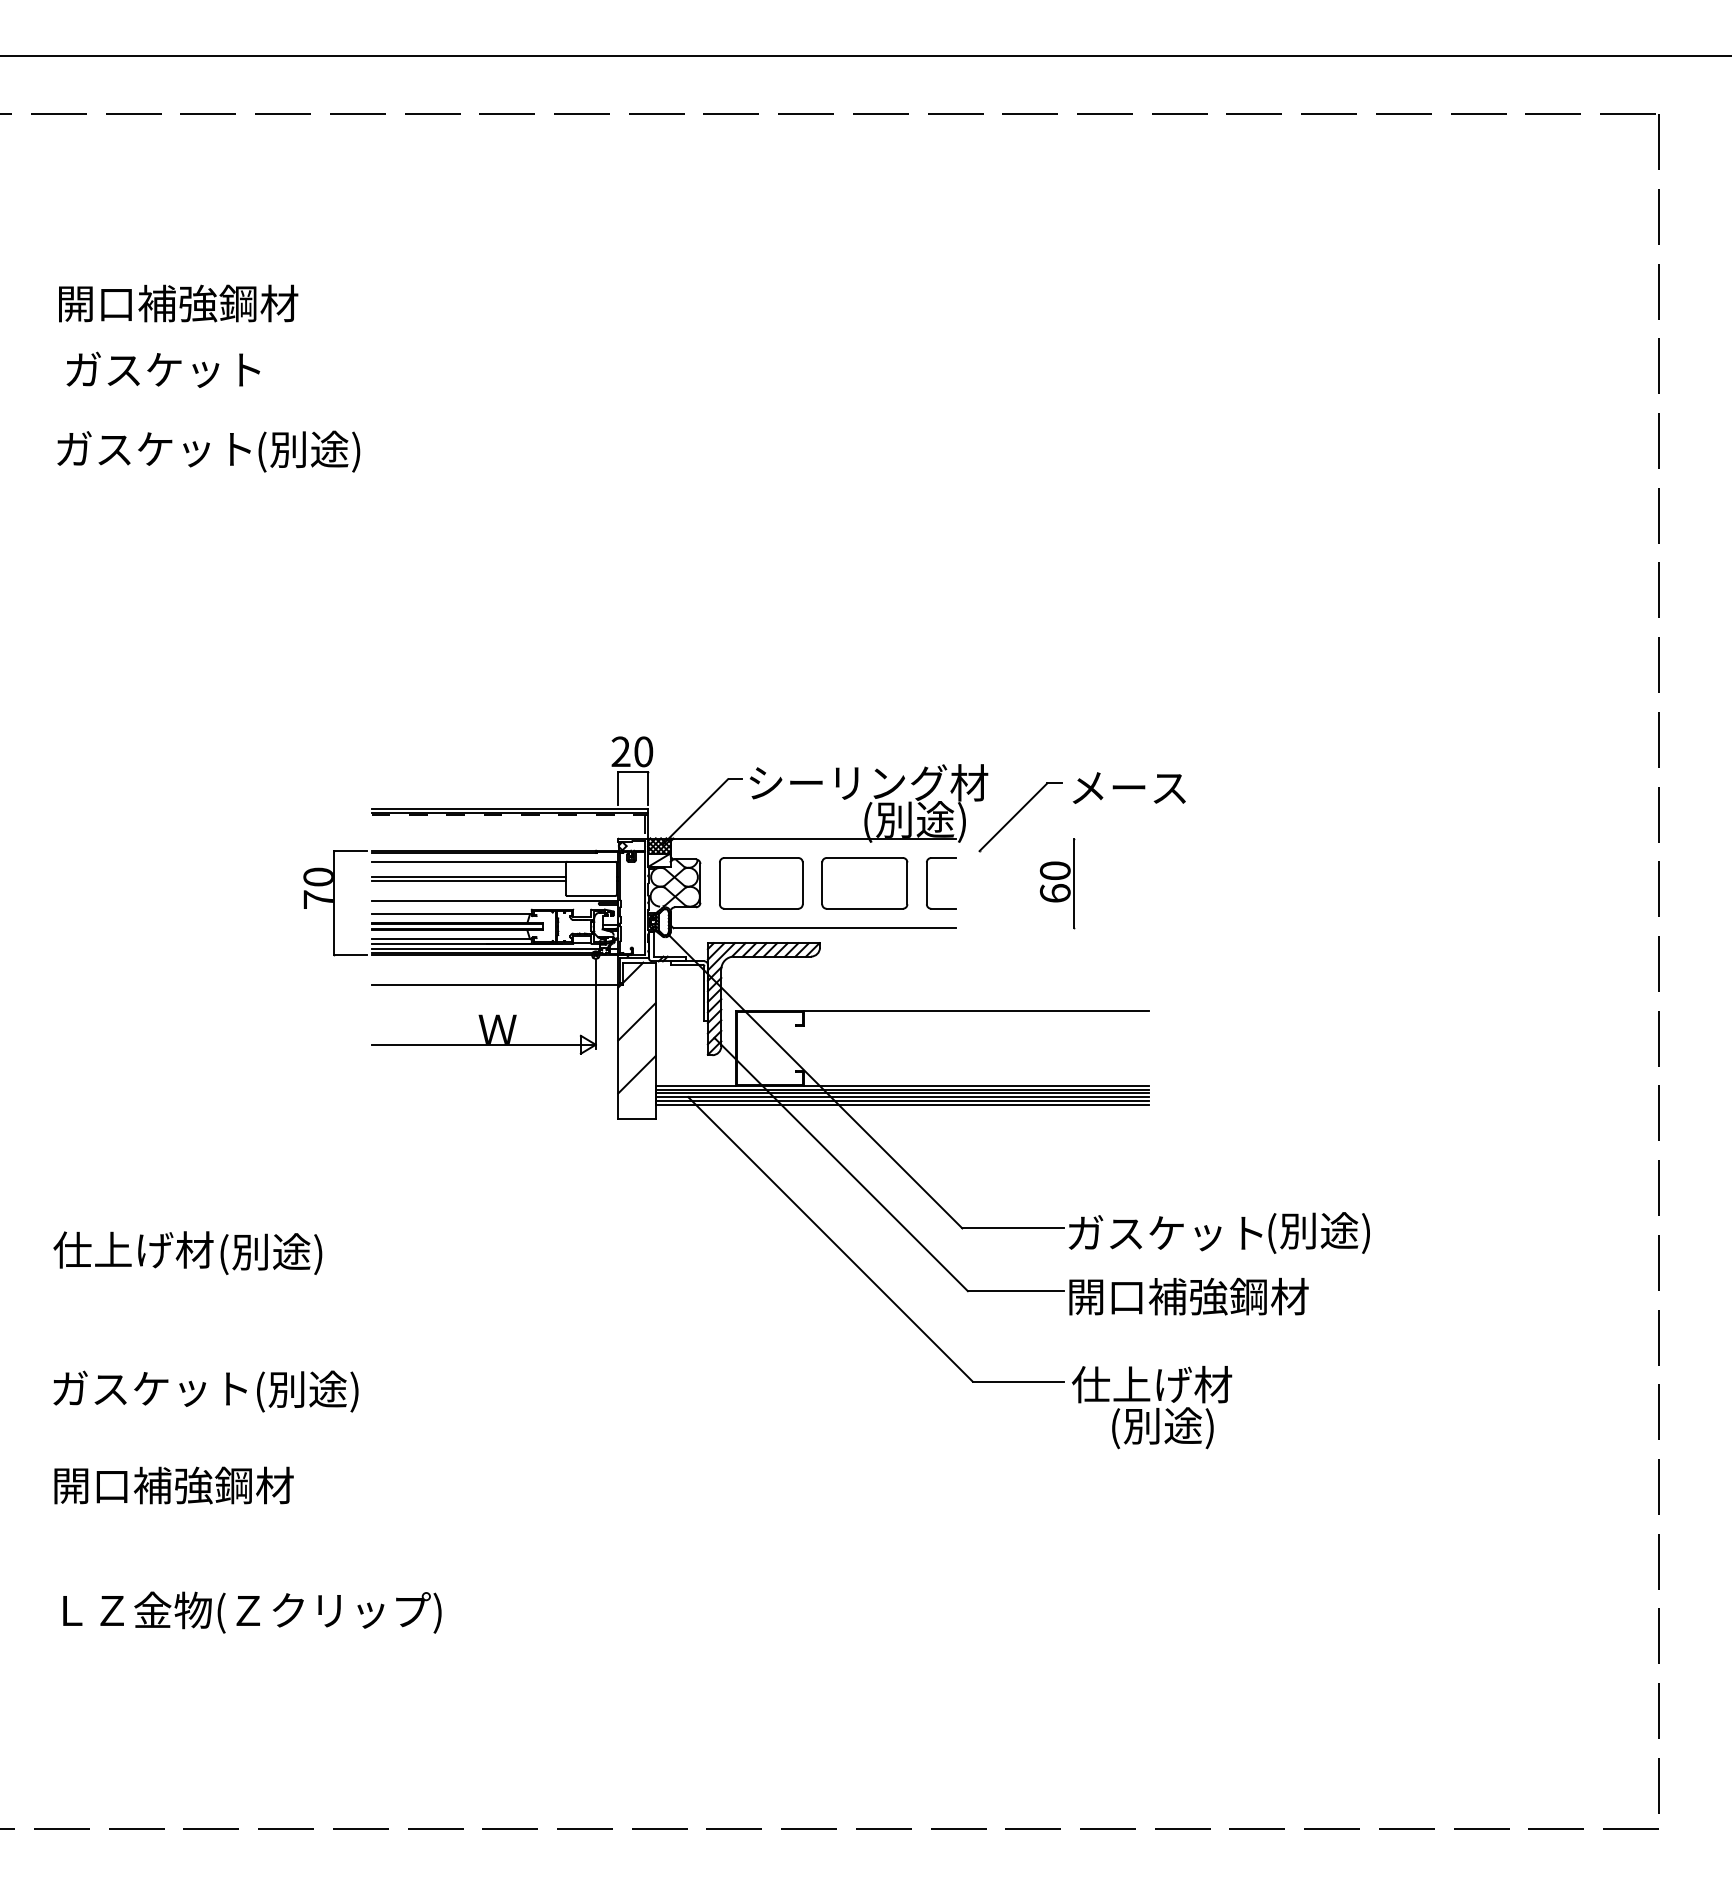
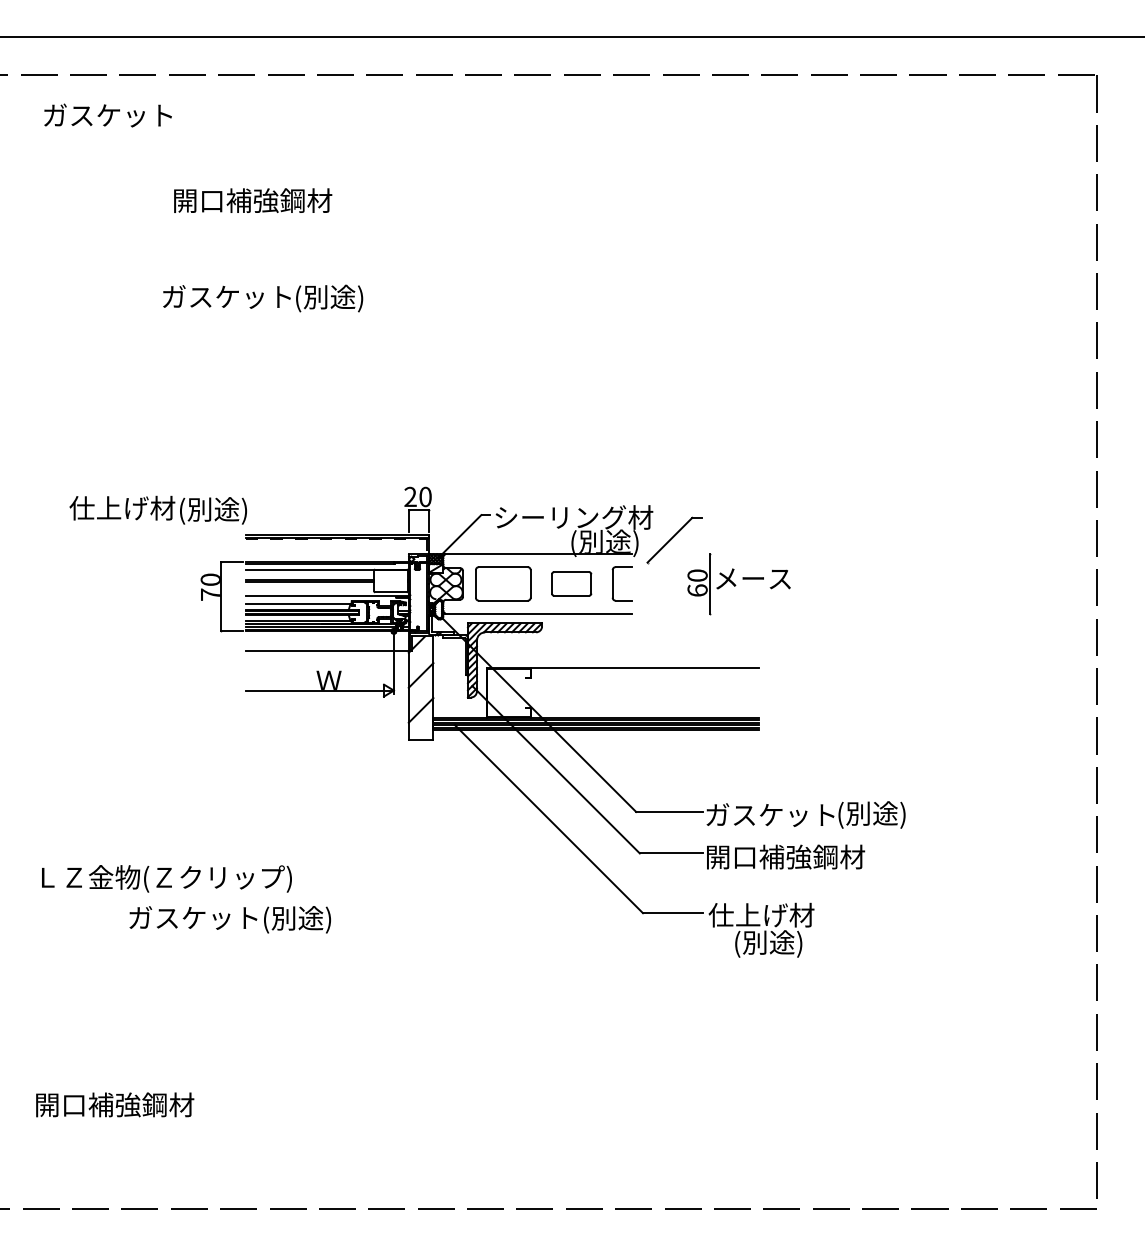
text: (179, 303) -> (253, 200), moved
text: (162, 369) -> (107, 115), moved
text: (209, 451) -> (263, 298), moved
text: (1129, 787) -> (753, 578), moved
part: (864, 882) -> (571, 583), size x0.7
text: (186, 1251) -> (157, 509), moved
text: (204, 1391) -> (229, 919), moved
text: (174, 1484) -> (115, 1104), moved
text: (251, 1612) -> (166, 878), moved

